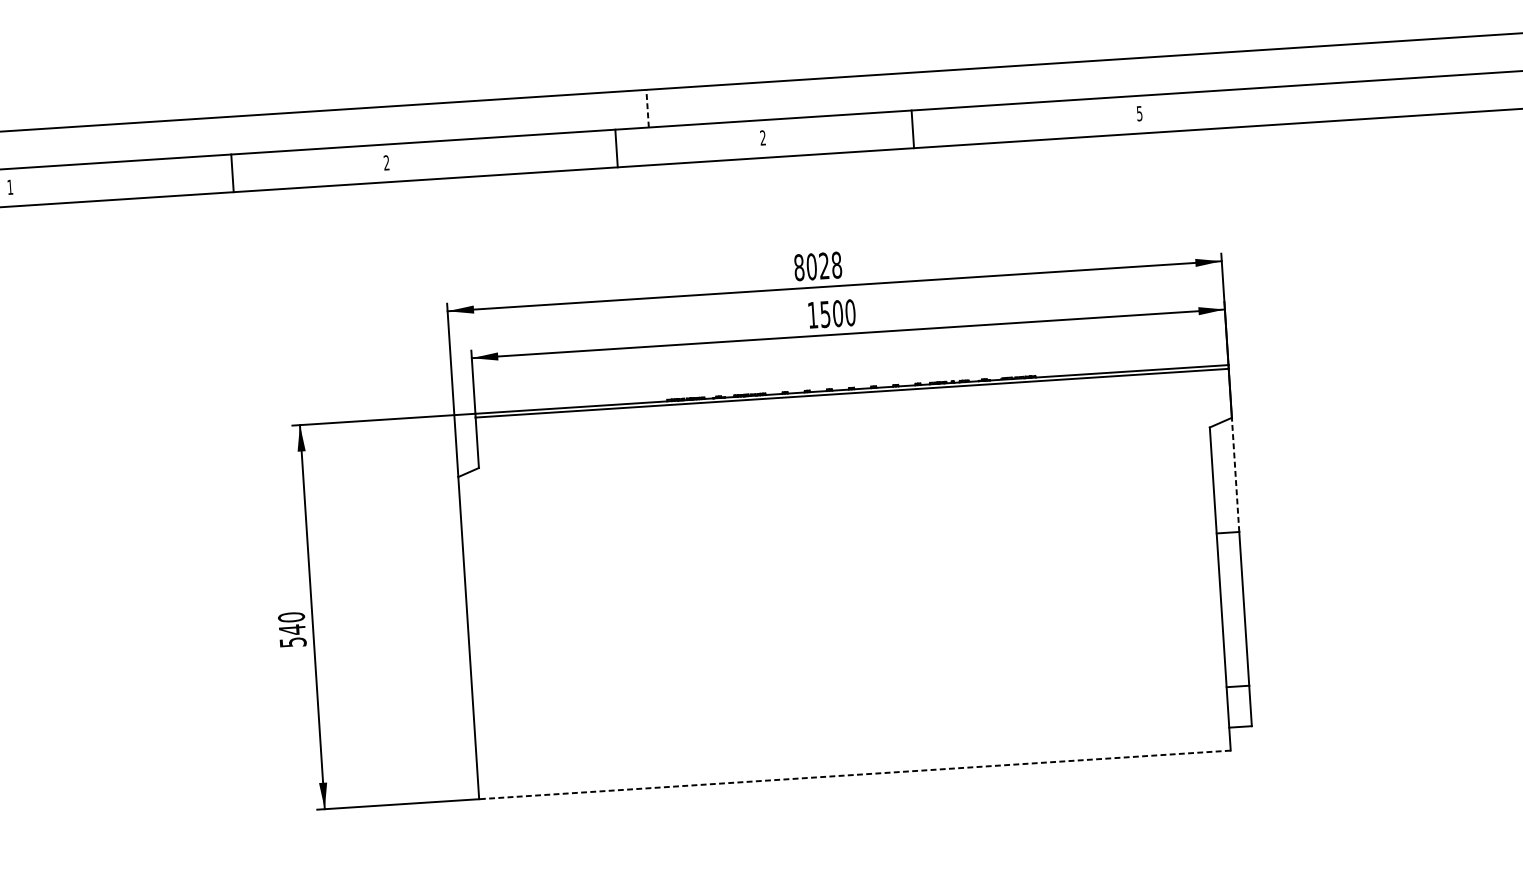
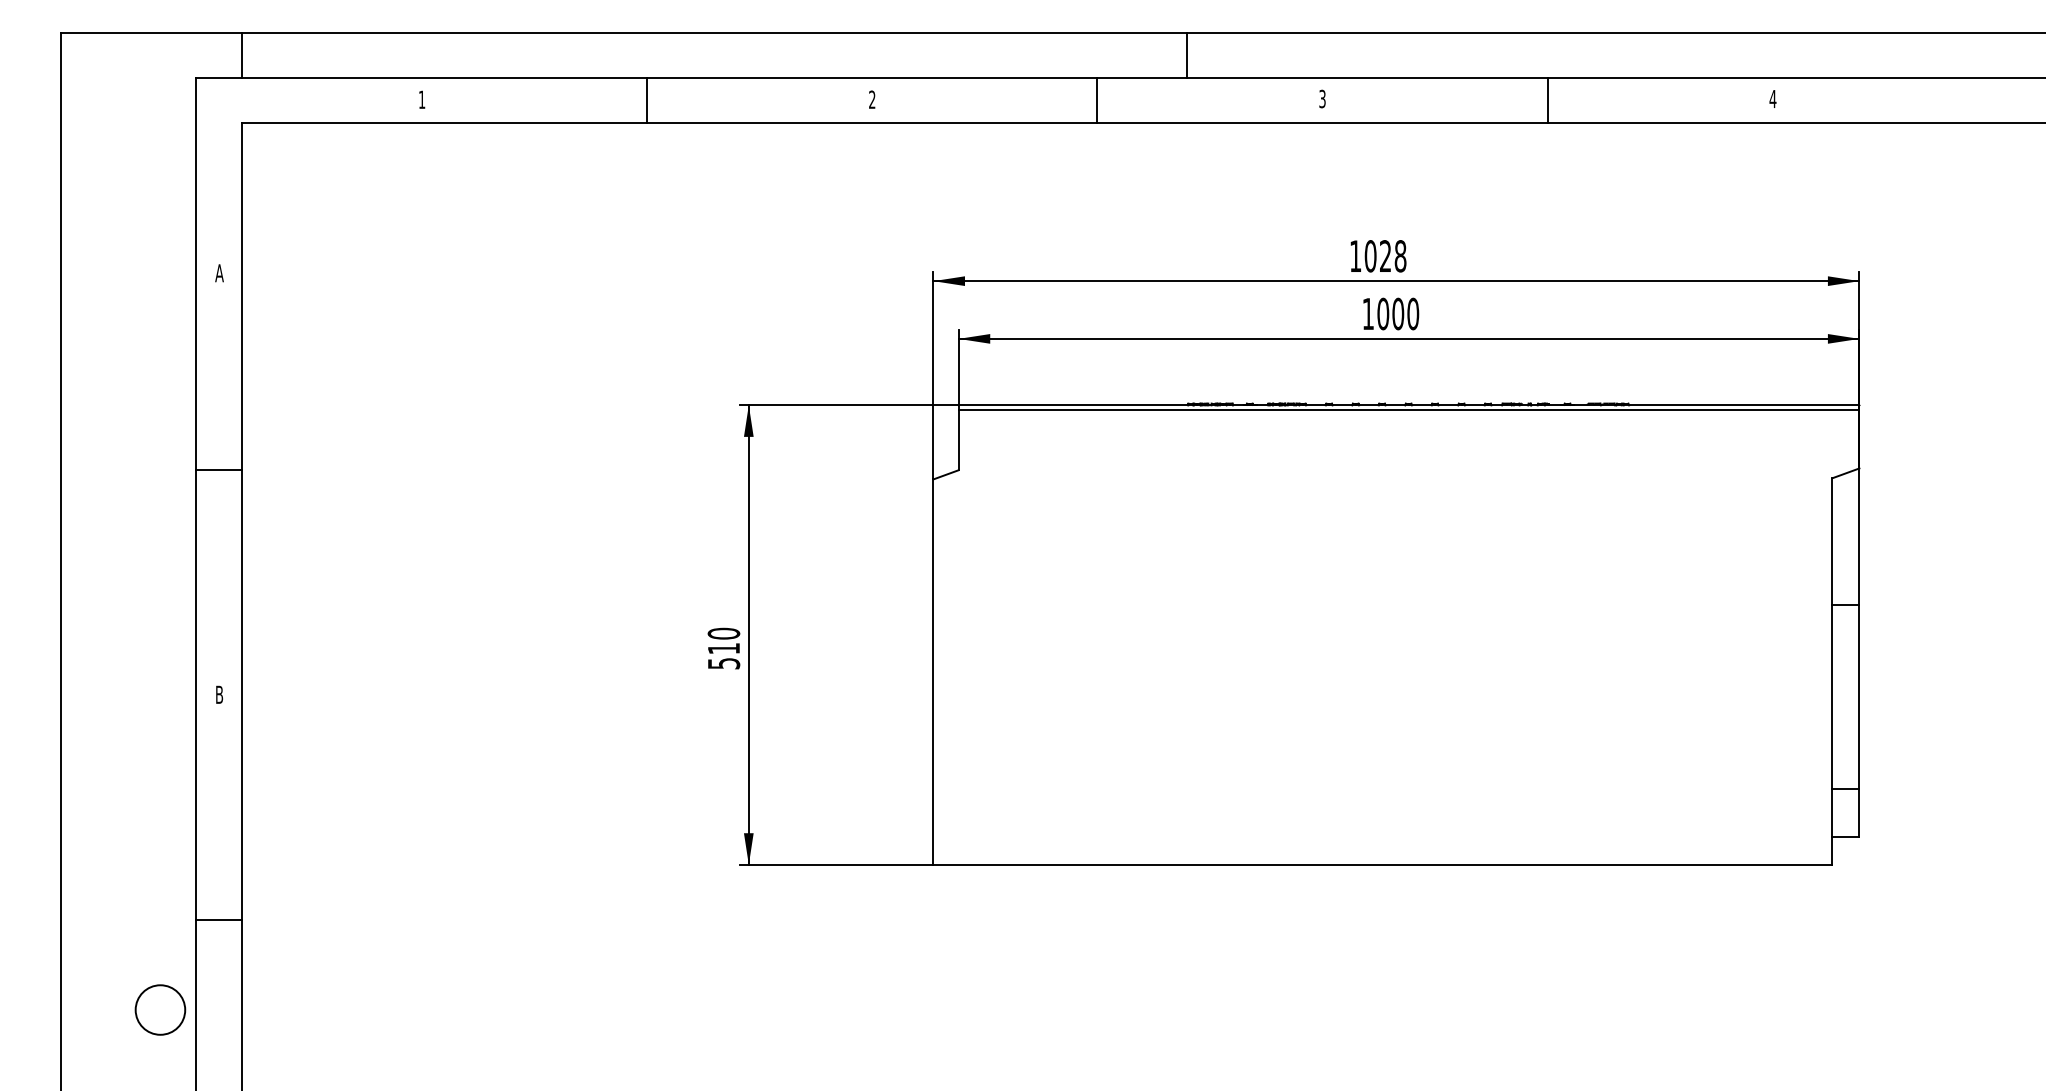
line: (647, 108) -> (1187, 55), dashed -> solid
text: (1139, 114) -> (1772, 99), 5 -> 4
line: (912, 128) -> (1547, 99), moved
text: (763, 138) -> (1322, 99), 2 -> 3
line: (616, 147) -> (1097, 99), moved
line: (232, 172) -> (646, 99), moved
text: (799, 267) -> (1355, 256), 8028 -> 1028
text: (825, 313) -> (1383, 313), 1500 -> 1000
line: (1235, 474) -> (1859, 536), dashed -> solid
text: (291, 629) -> (723, 648), 540 -> 510
line: (854, 774) -> (1382, 864), dashed -> solid

